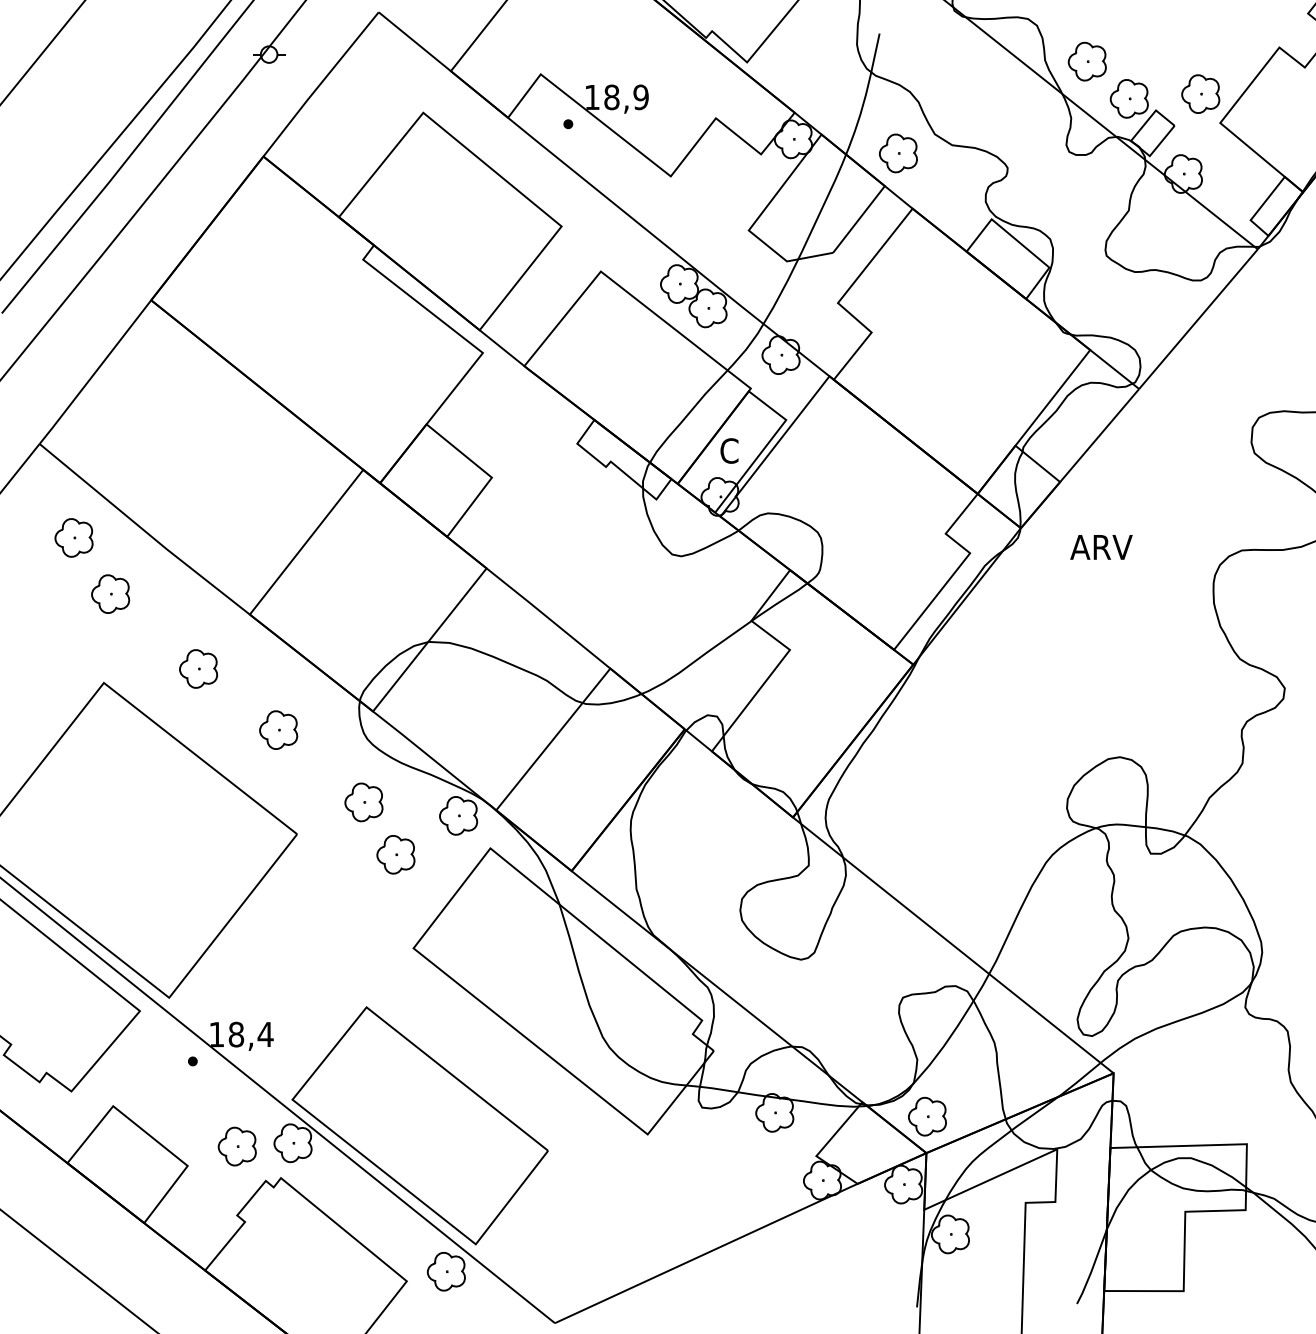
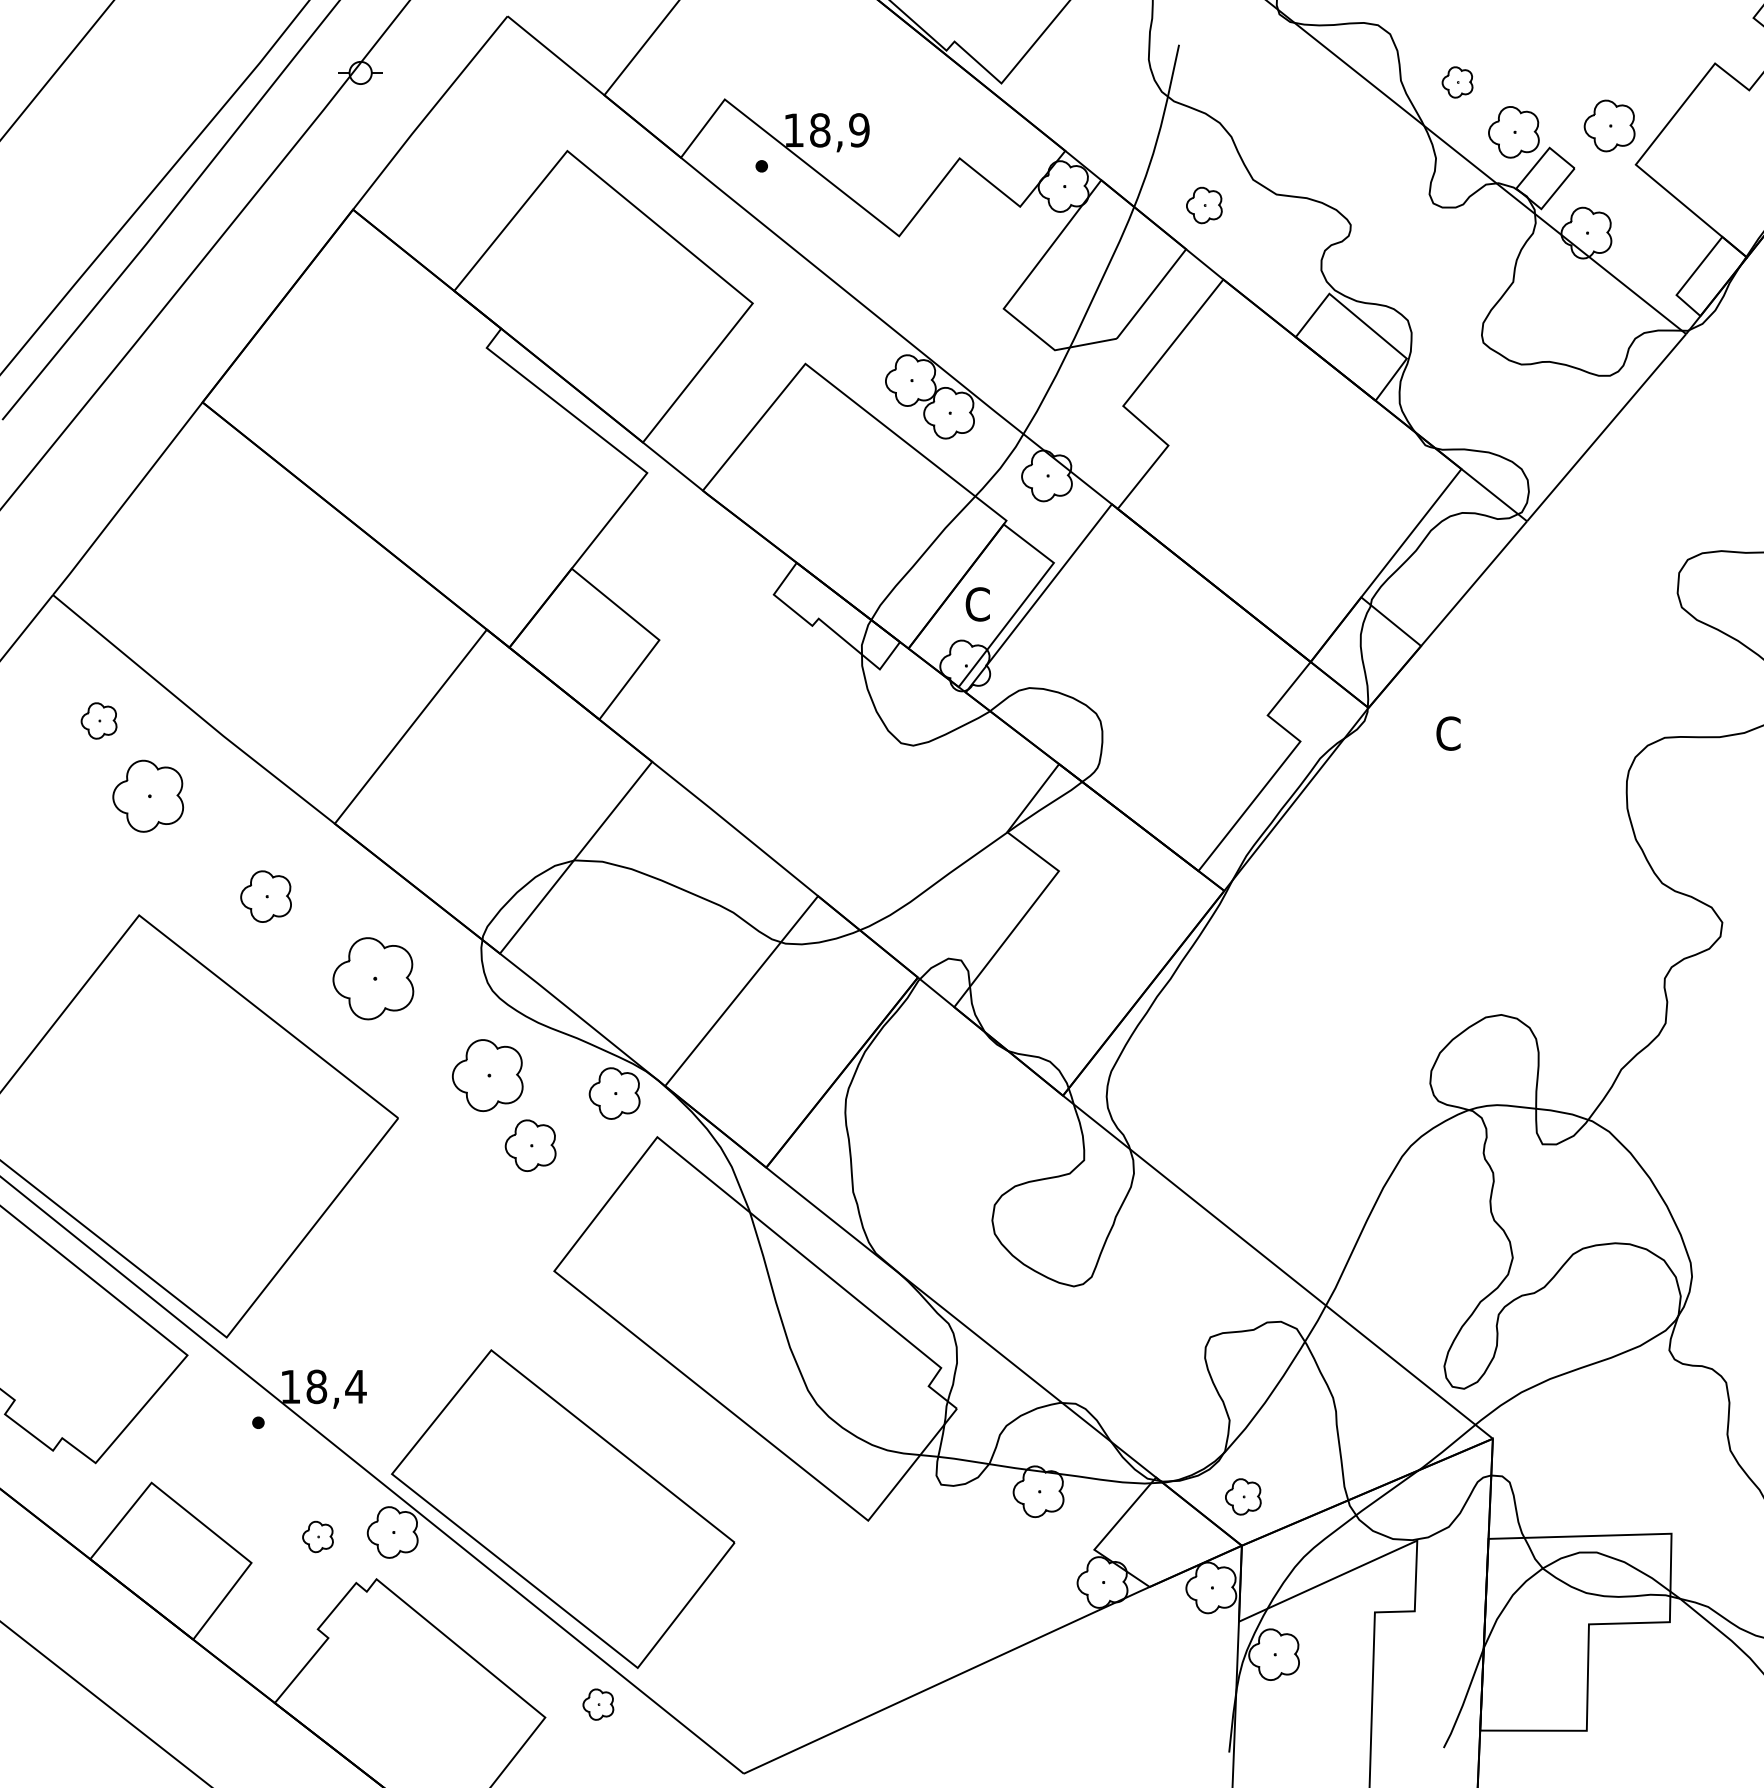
part: (1087, 61) -> (1457, 82), size x0.6
part: (898, 153) -> (1204, 205), size x0.7
part: (73, 537) -> (98, 720), size x0.7
text: (1101, 547) -> (1476, 733), ARV -> C
part: (110, 594) -> (147, 796), size x1.4
part: (278, 730) -> (373, 978), size x1.6
part: (363, 802) -> (487, 1075), size x1.4
part: (927, 1116) -> (1243, 1496), size x0.7
part: (236, 1146) -> (317, 1536), size x0.6
part: (446, 1271) -> (598, 1704), size x0.6

